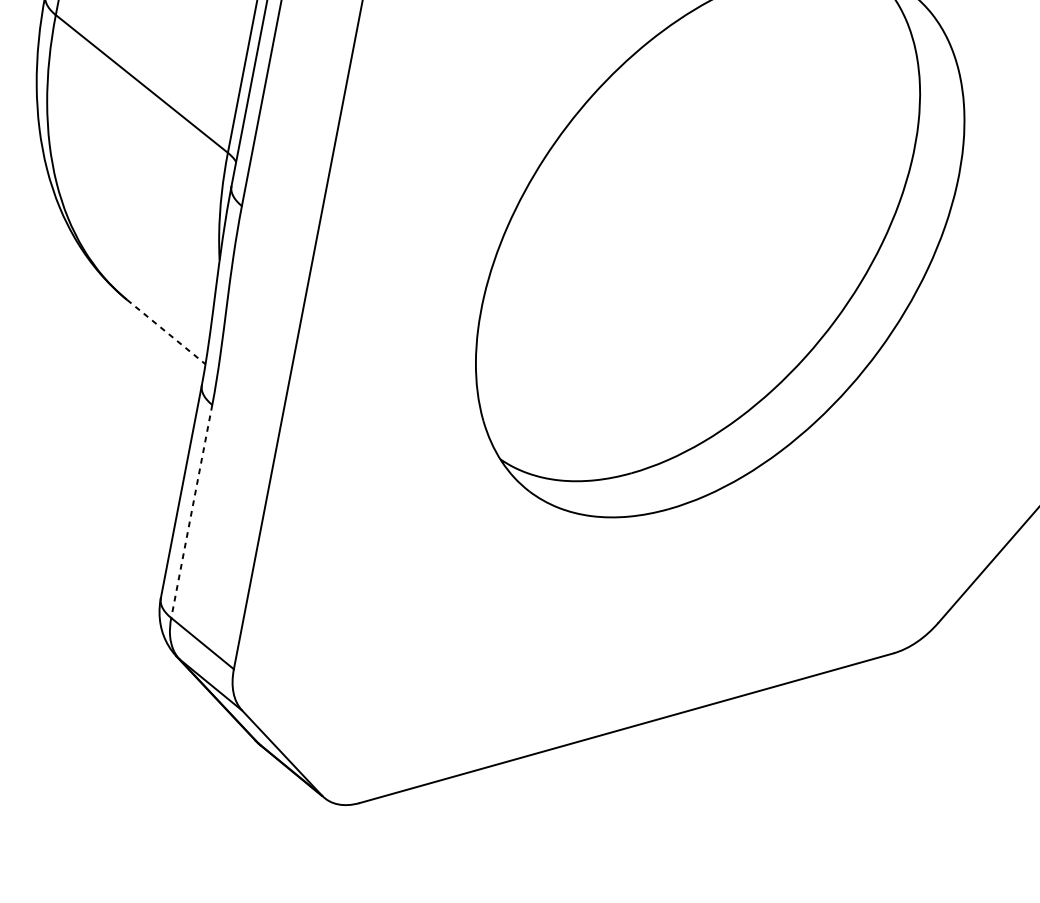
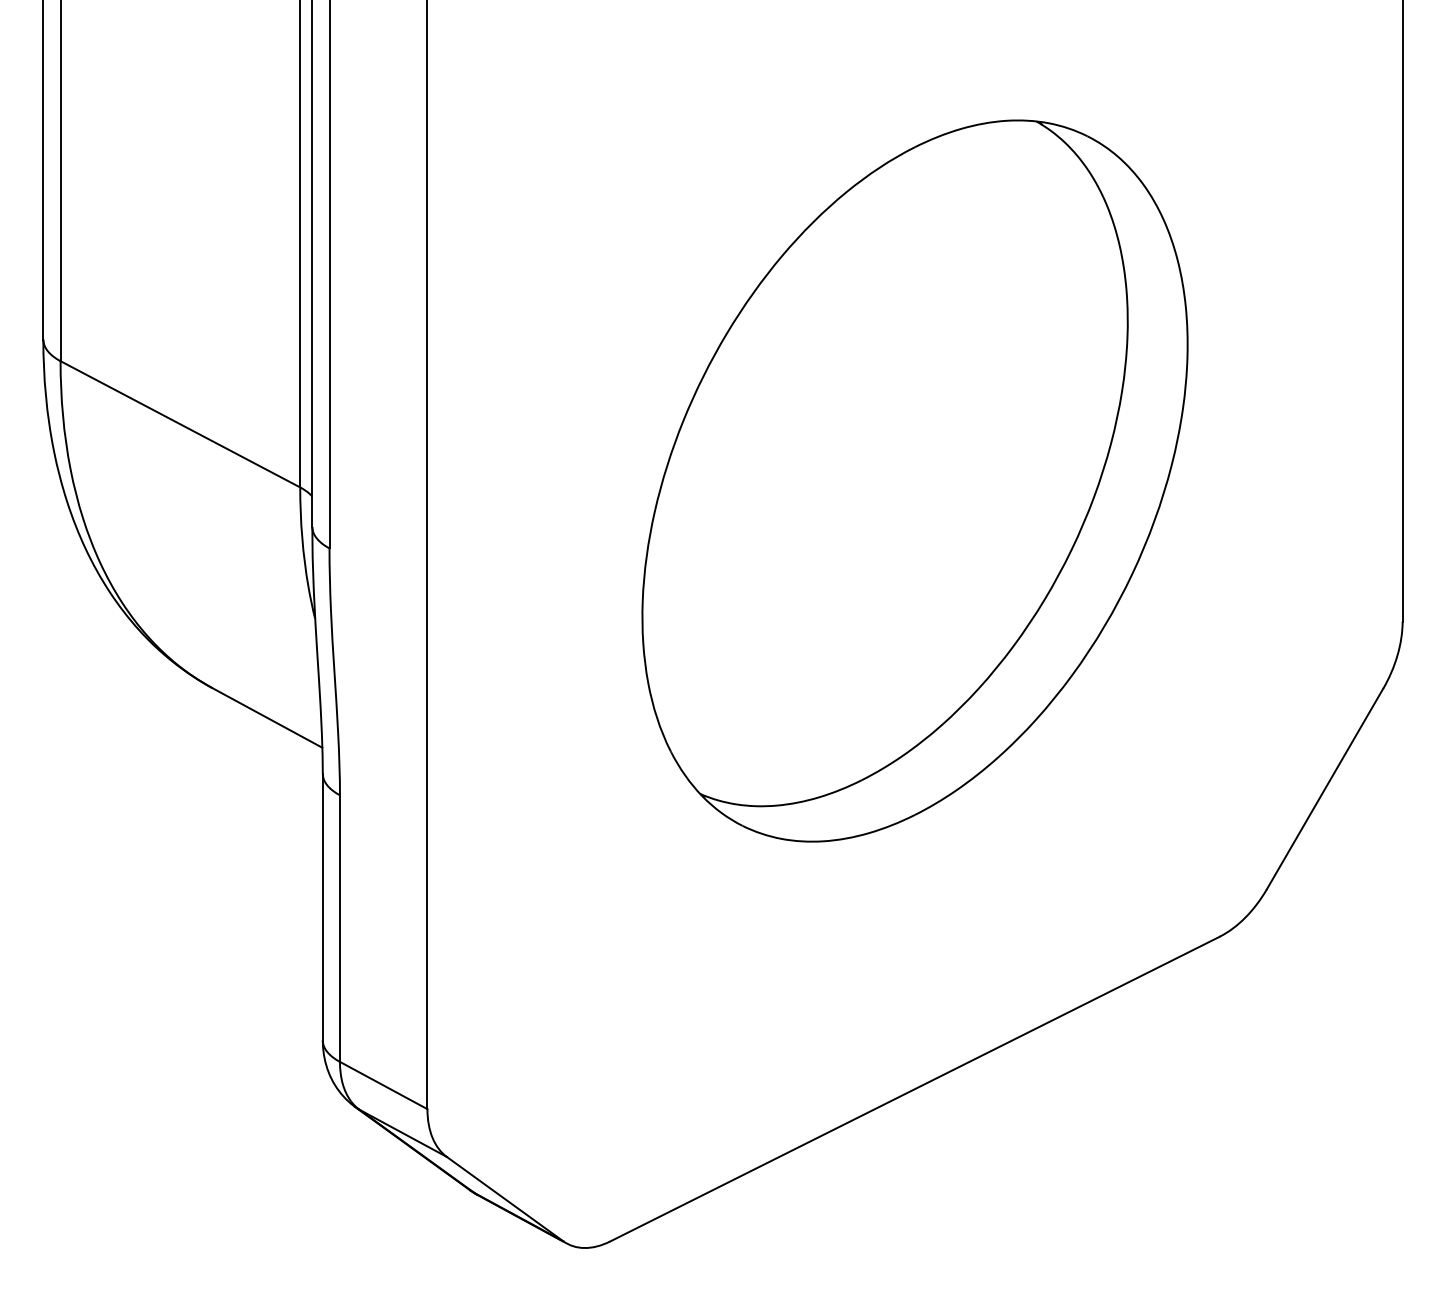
line: (166, 332) -> (267, 718), dashed -> solid
line: (191, 512) -> (339, 929), dashed -> solid

